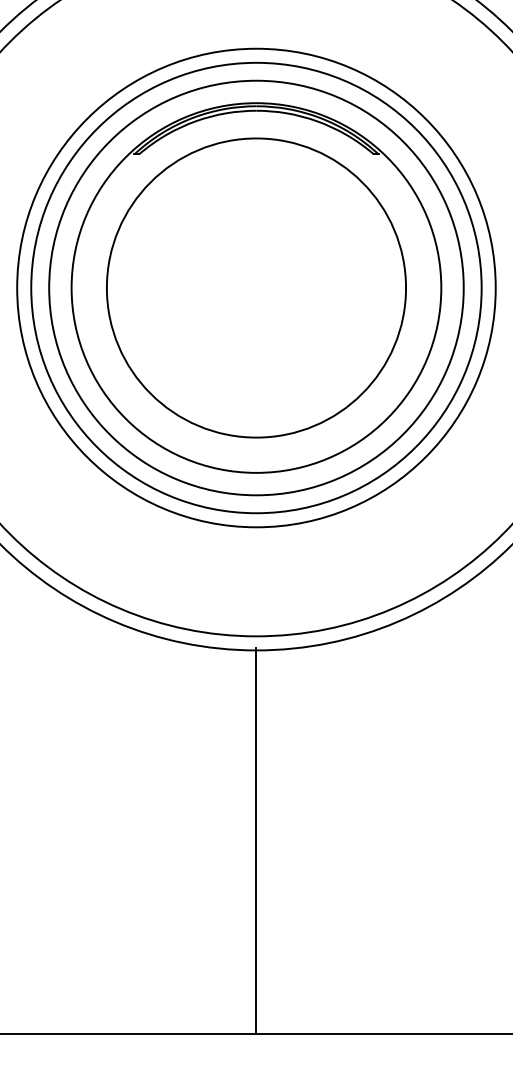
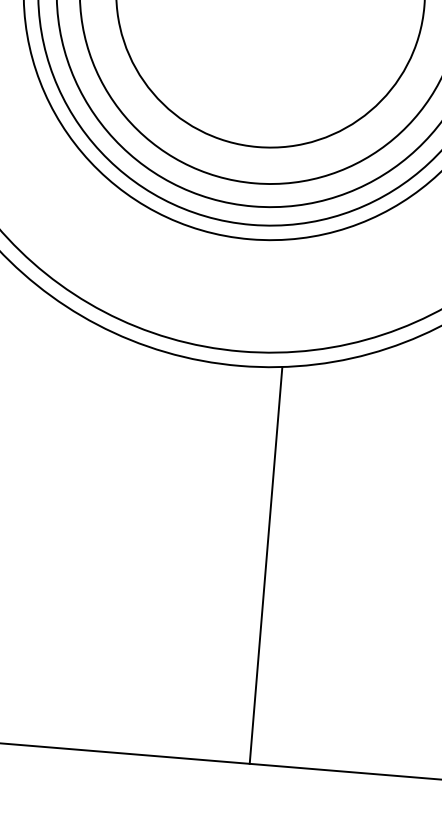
line: (256, 841) -> (266, 565), moved

